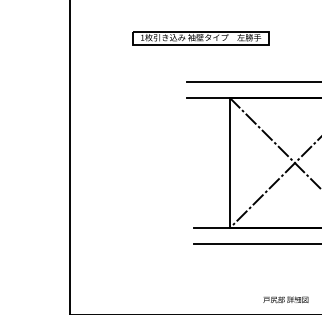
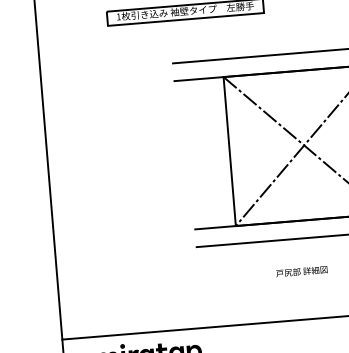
text: (285, 299) -> (301, 271), moved

